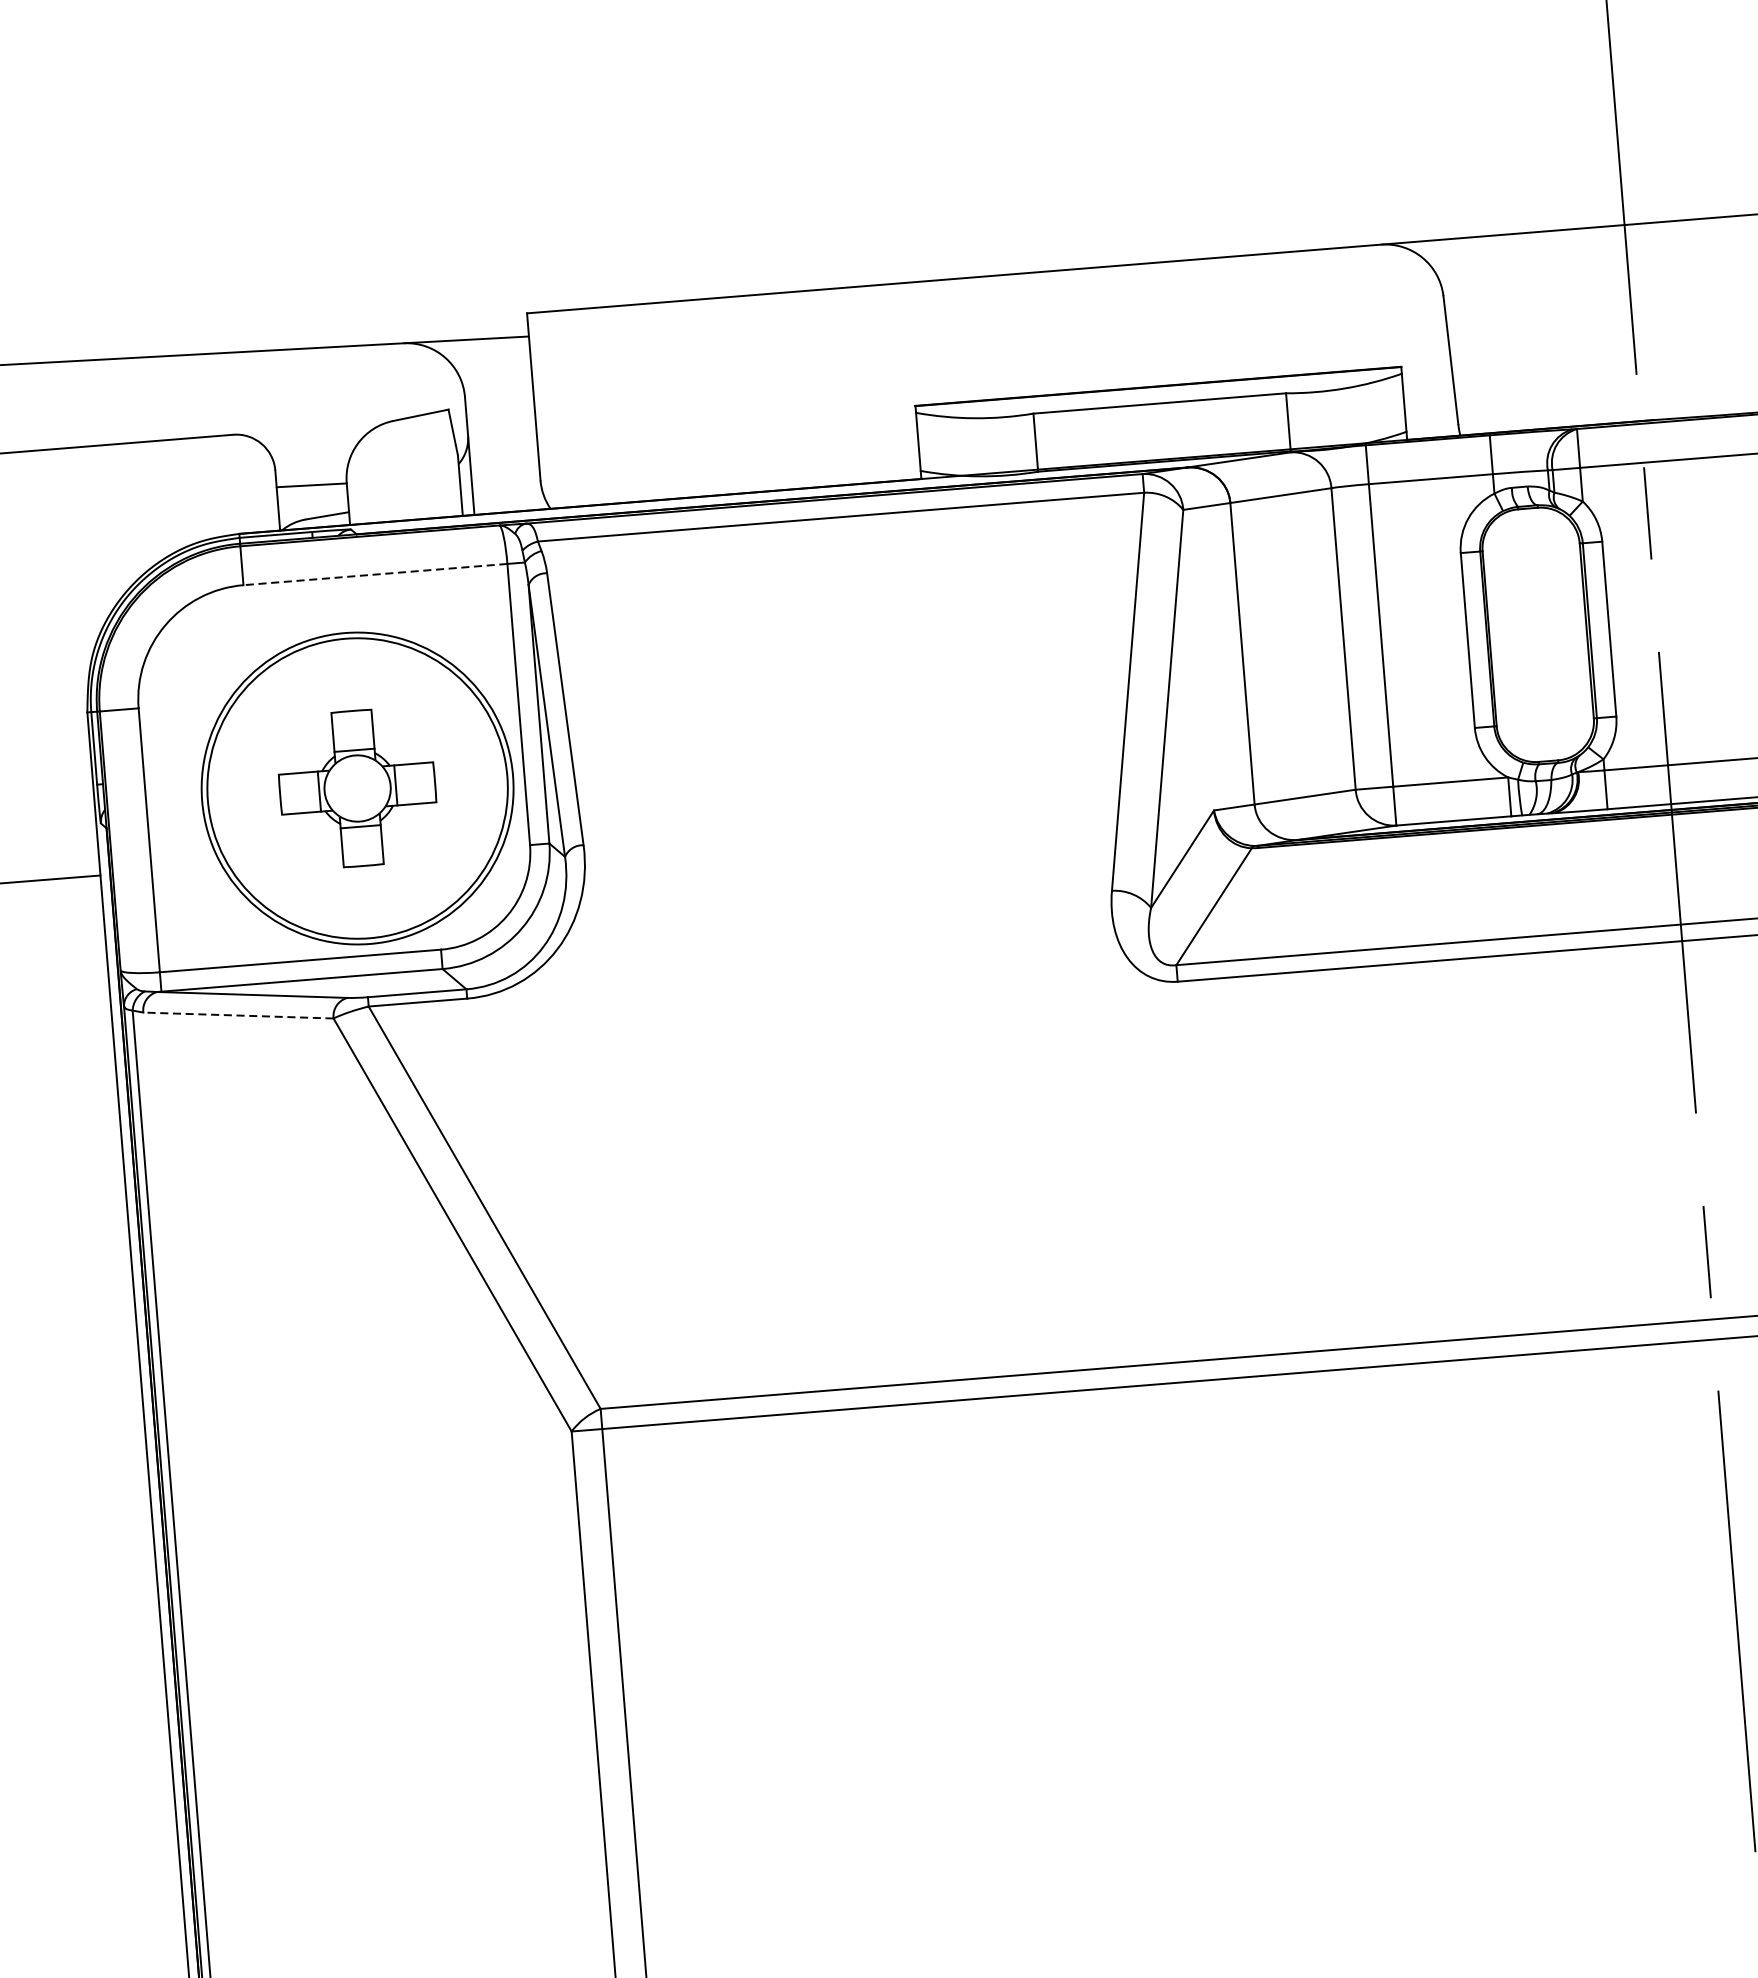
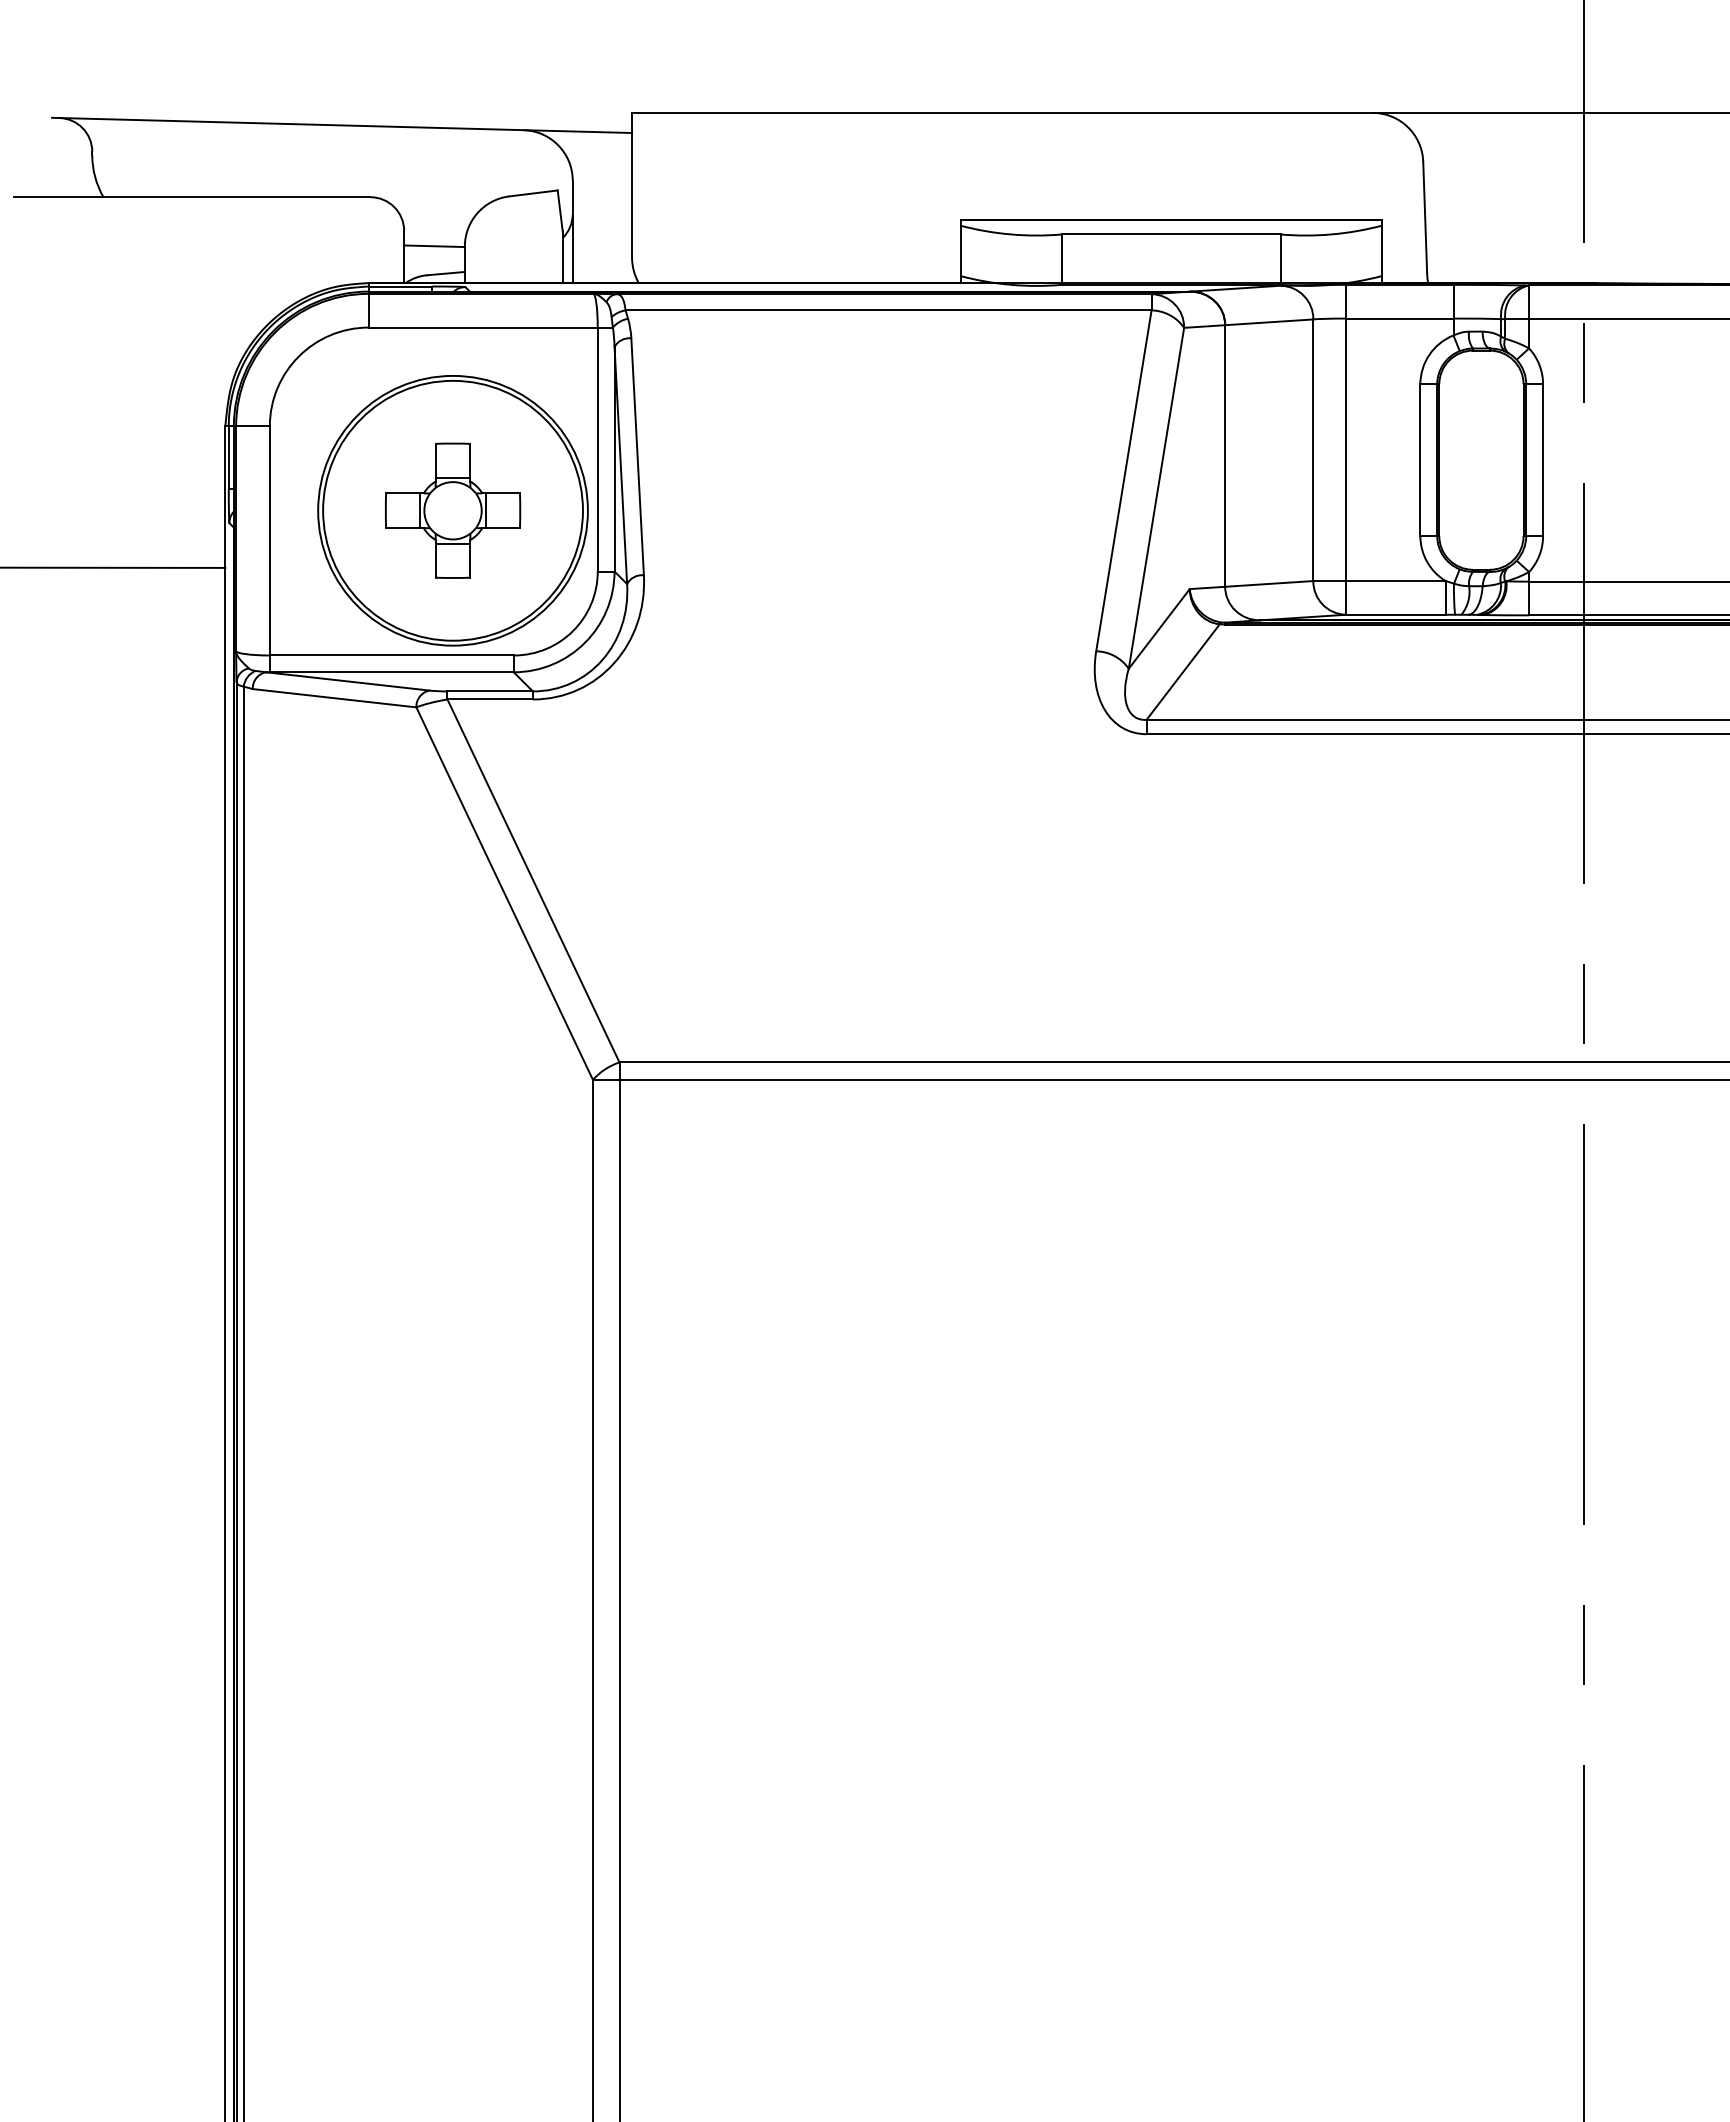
line: (375, 574) -> (483, 327), dashed -> solid
line: (238, 1015) -> (334, 698), dashed -> solid

